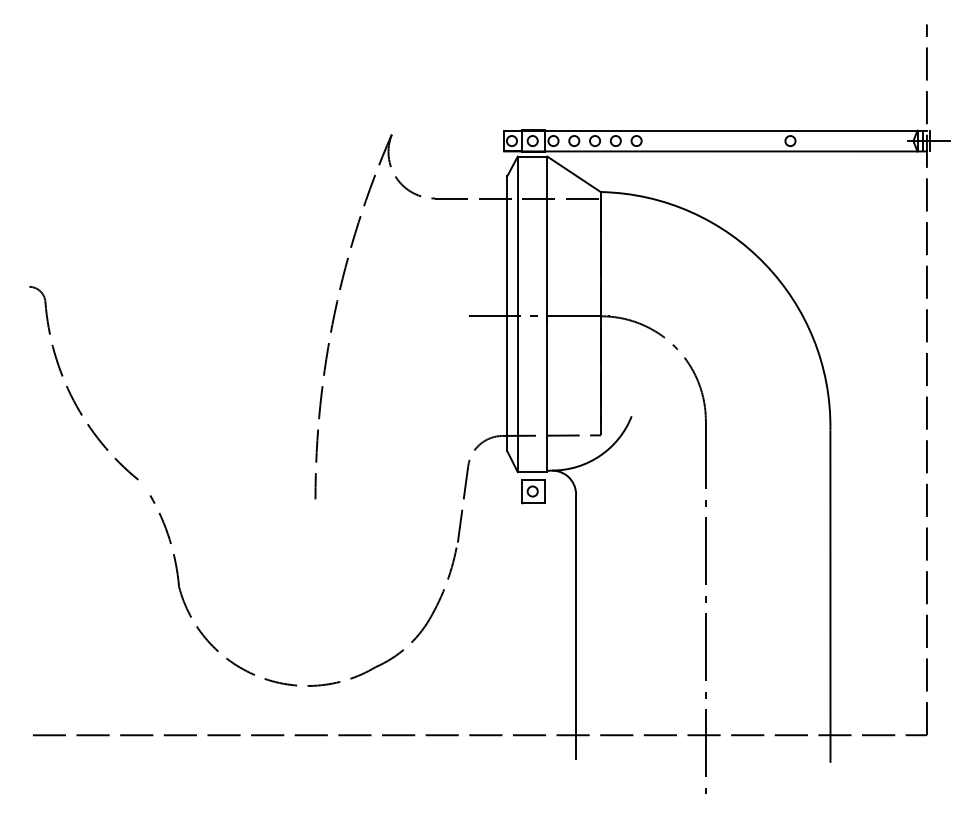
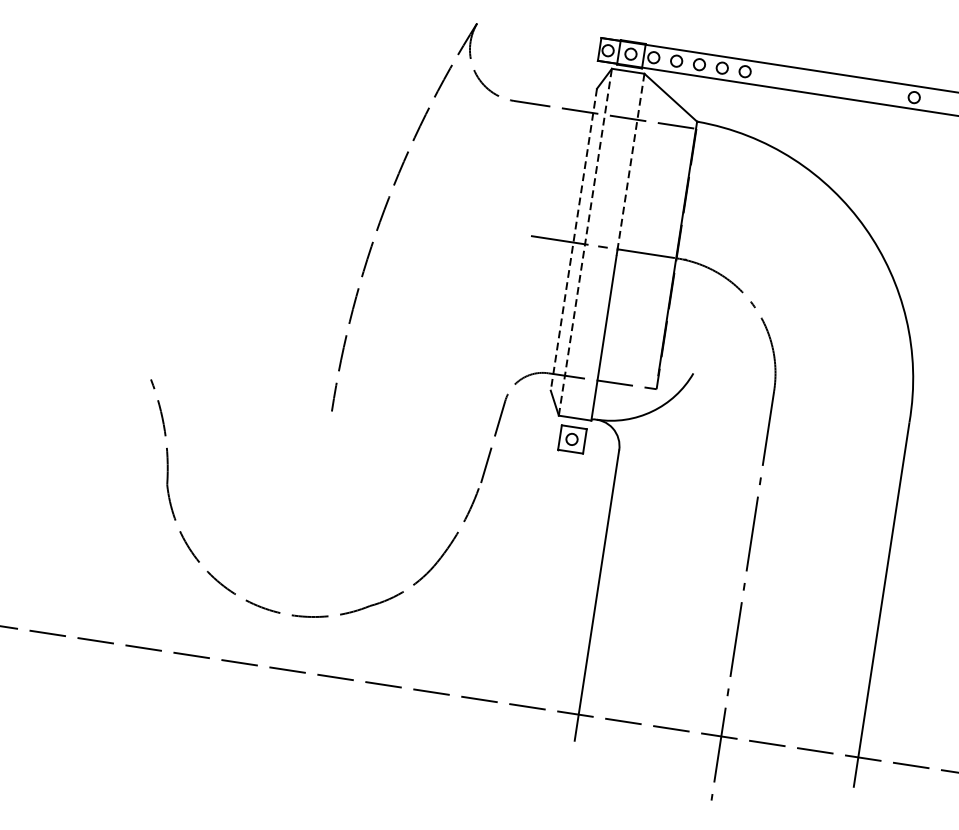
line: (547, 239) -> (630, 164), solid -> dashed
line: (507, 314) -> (574, 240), solid -> dashed
line: (517, 314) -> (585, 242), solid -> dashed
part: (69, 389) -> (79, 249), removed

